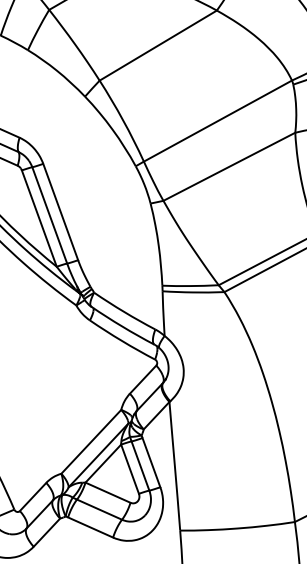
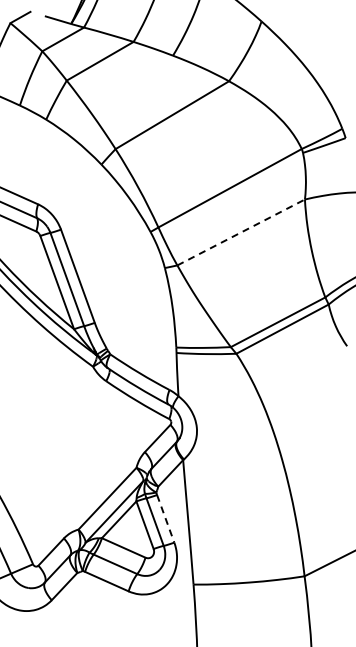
line: (229, 166) -> (241, 232), solid -> dashed
line: (151, 463) -> (165, 519), solid -> dashed

